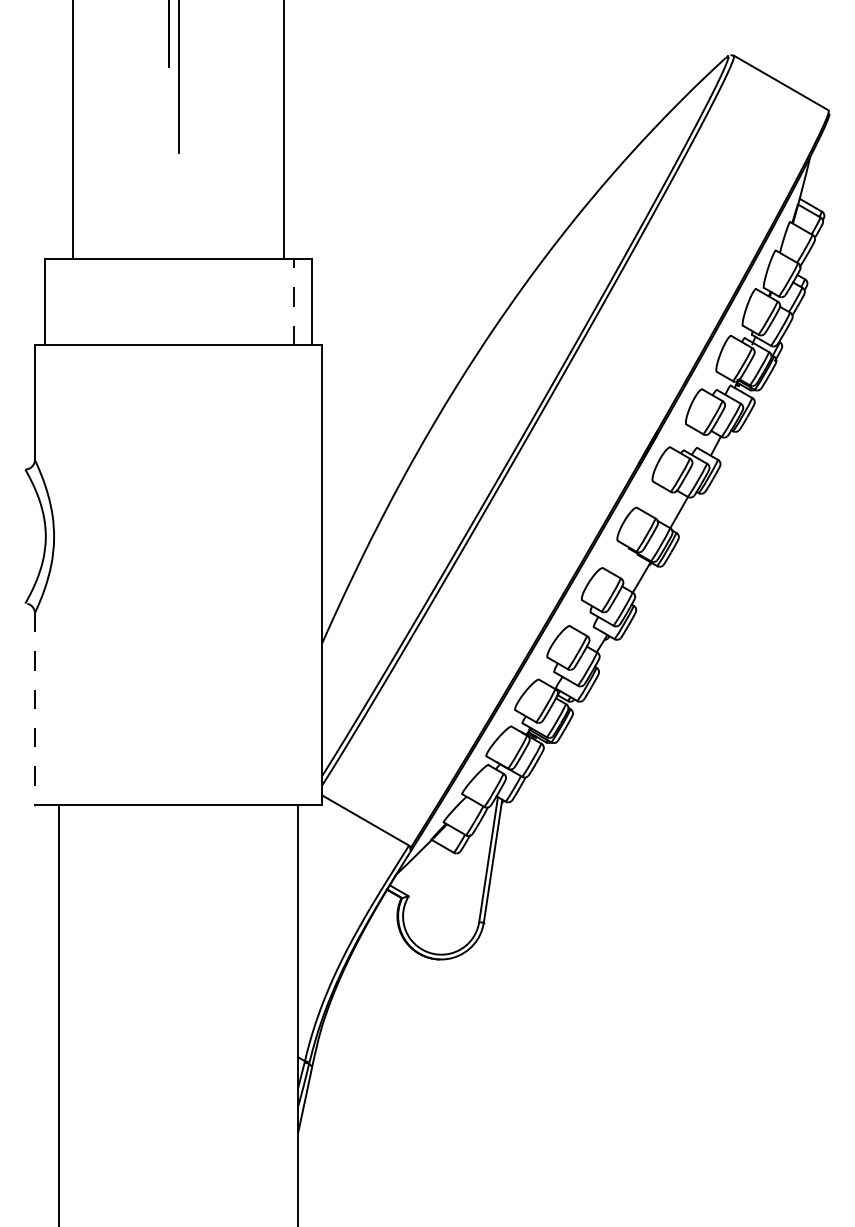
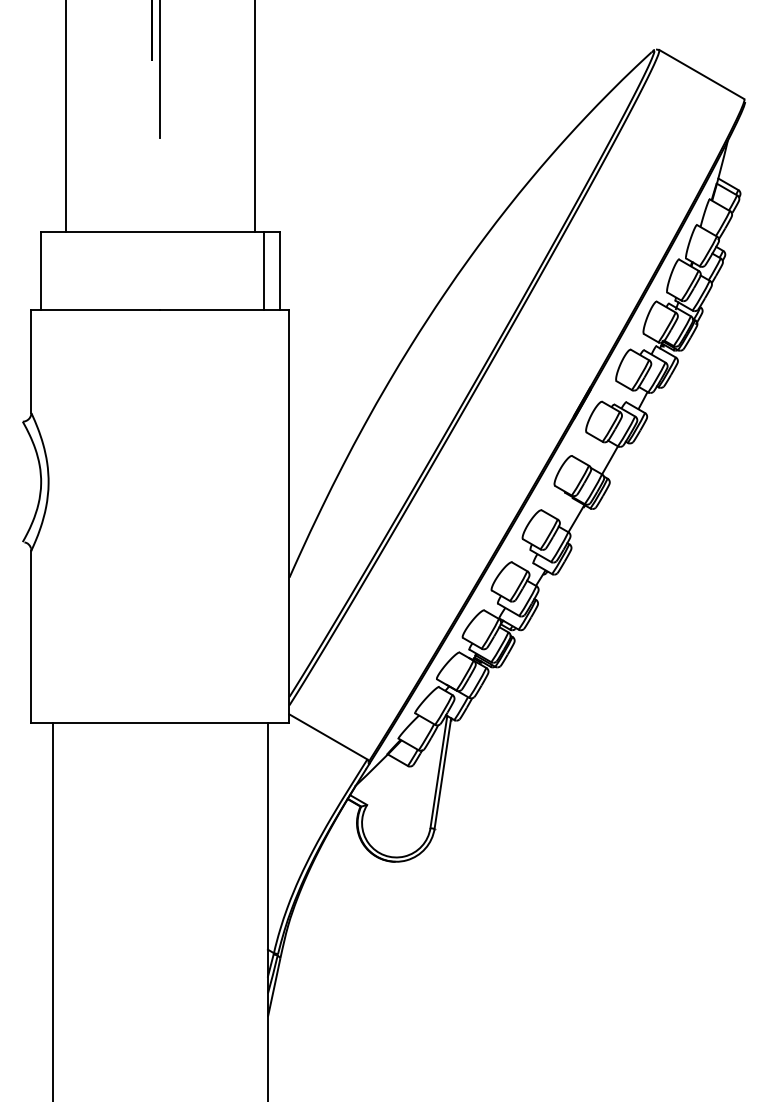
line: (293, 302) -> (263, 271), dashed -> solid
line: (35, 709) -> (31, 637), dashed -> solid

